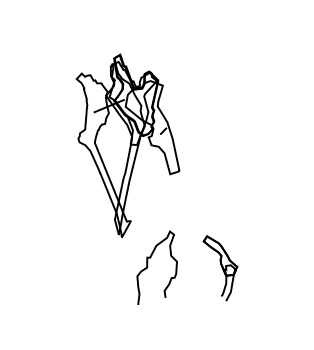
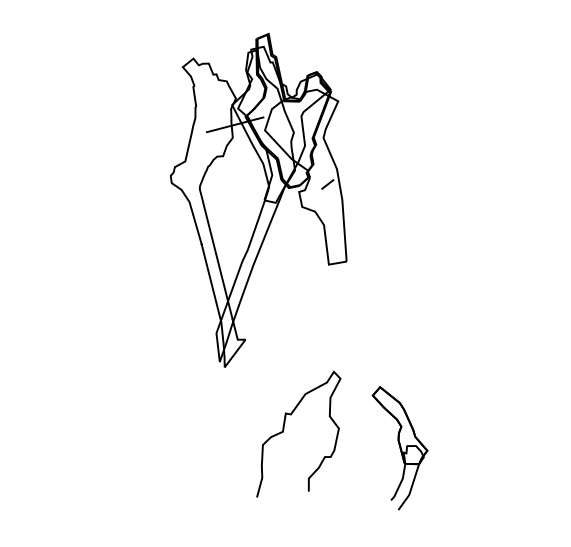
curve: (148, 265) -> (285, 428), moved

